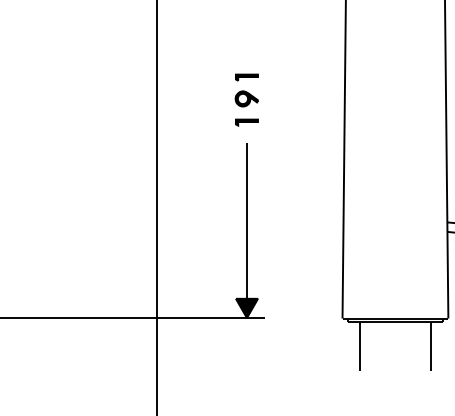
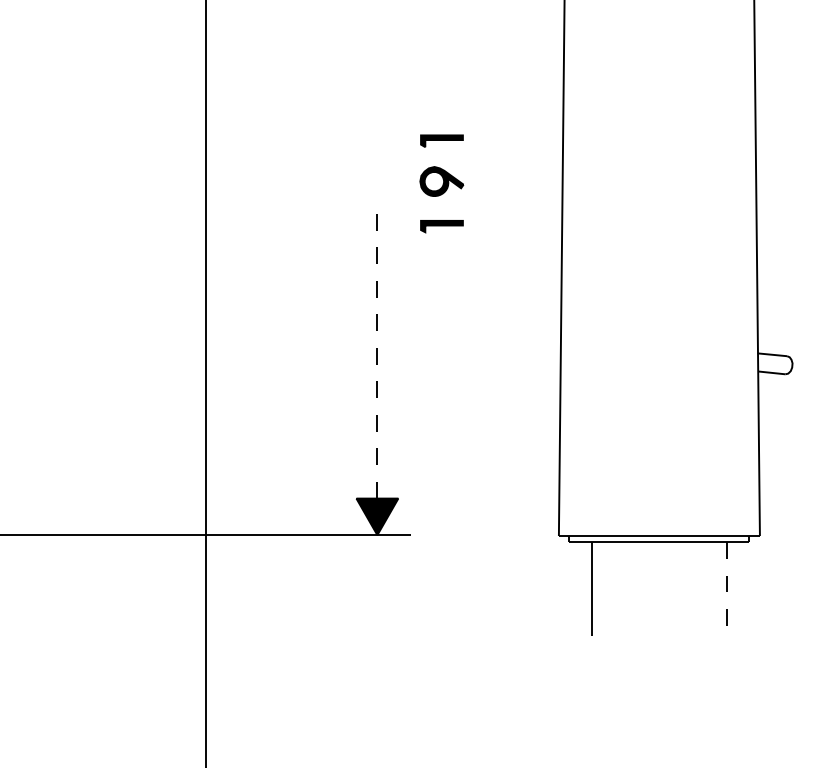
part: (246, 99) -> (441, 182), moved
line: (246, 221) -> (376, 351), solid -> dashed
line: (431, 346) -> (727, 589), solid -> dashed

